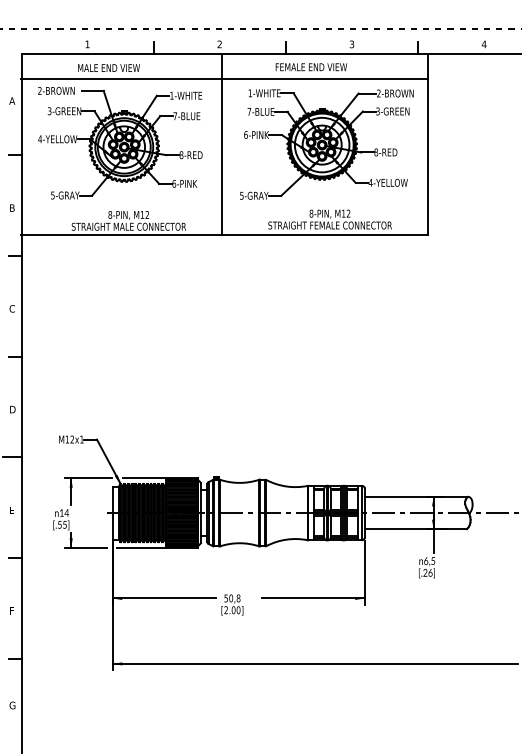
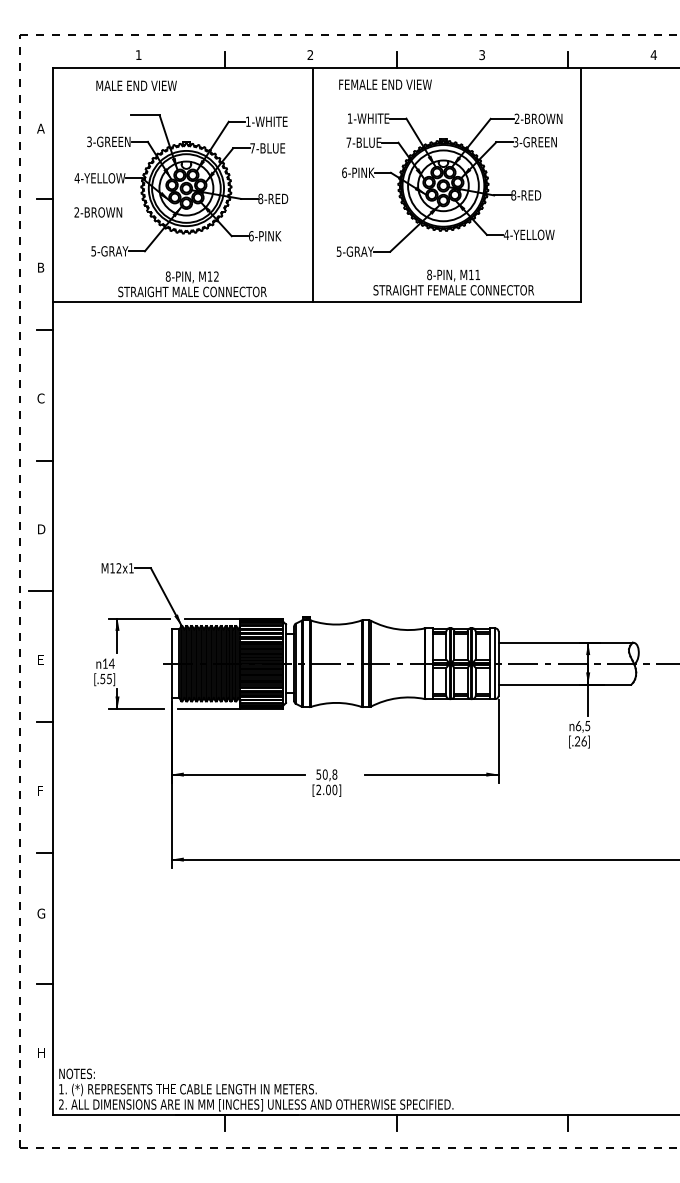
text: (108, 67) -> (136, 85), moved
text: (311, 67) -> (385, 84), moved
line: (224, 78) -> (316, 99), removed
text: (56, 90) -> (98, 212), moved
text: (348, 213) -> (477, 274), M12 -> M11

